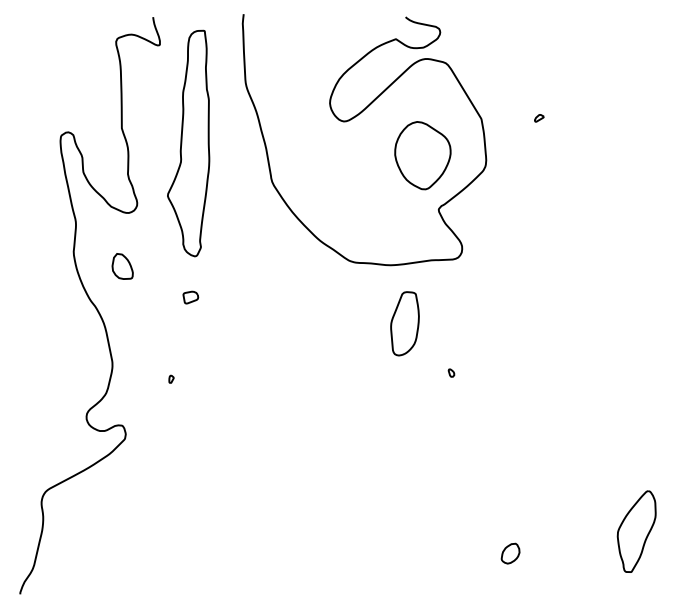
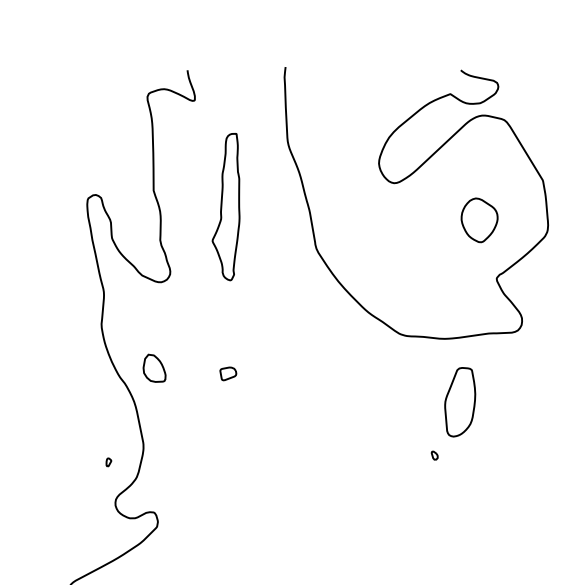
part: (188, 143) -> (225, 207), size x0.6
part: (422, 155) -> (479, 220), size x0.6
part: (122, 266) -> (154, 368), moved
part: (451, 372) -> (434, 454), moved
part: (171, 378) -> (108, 461), moved

